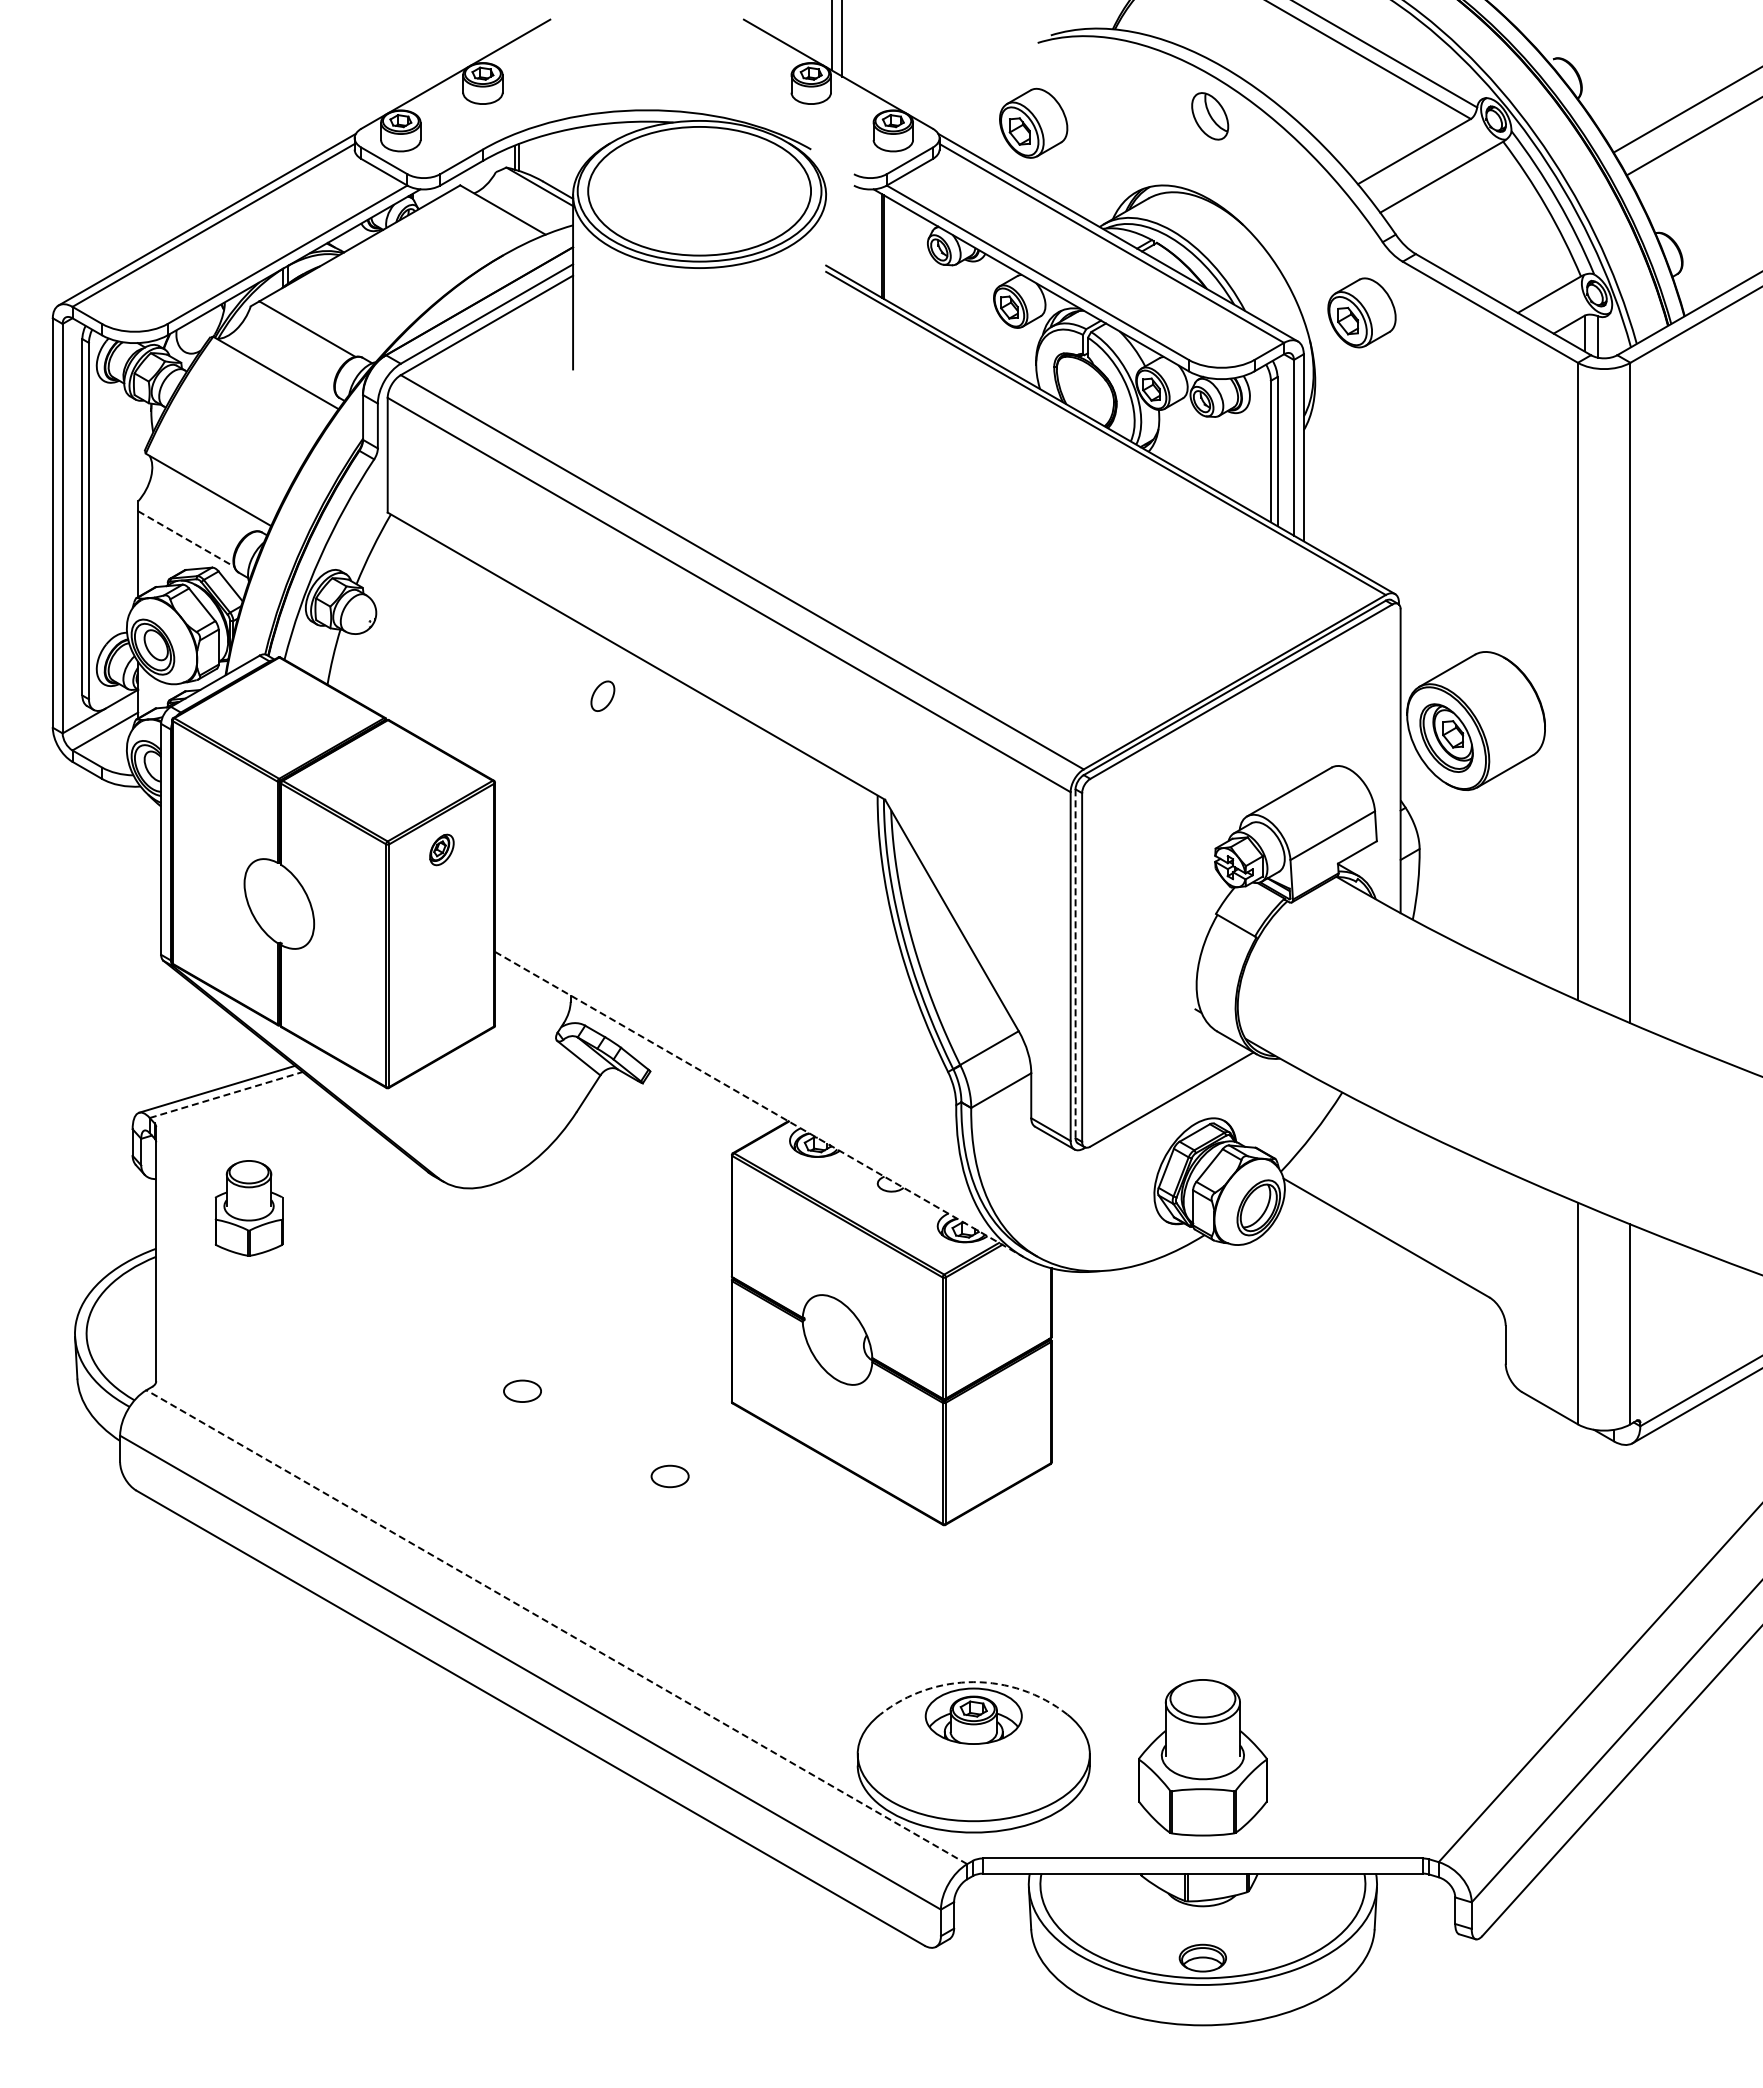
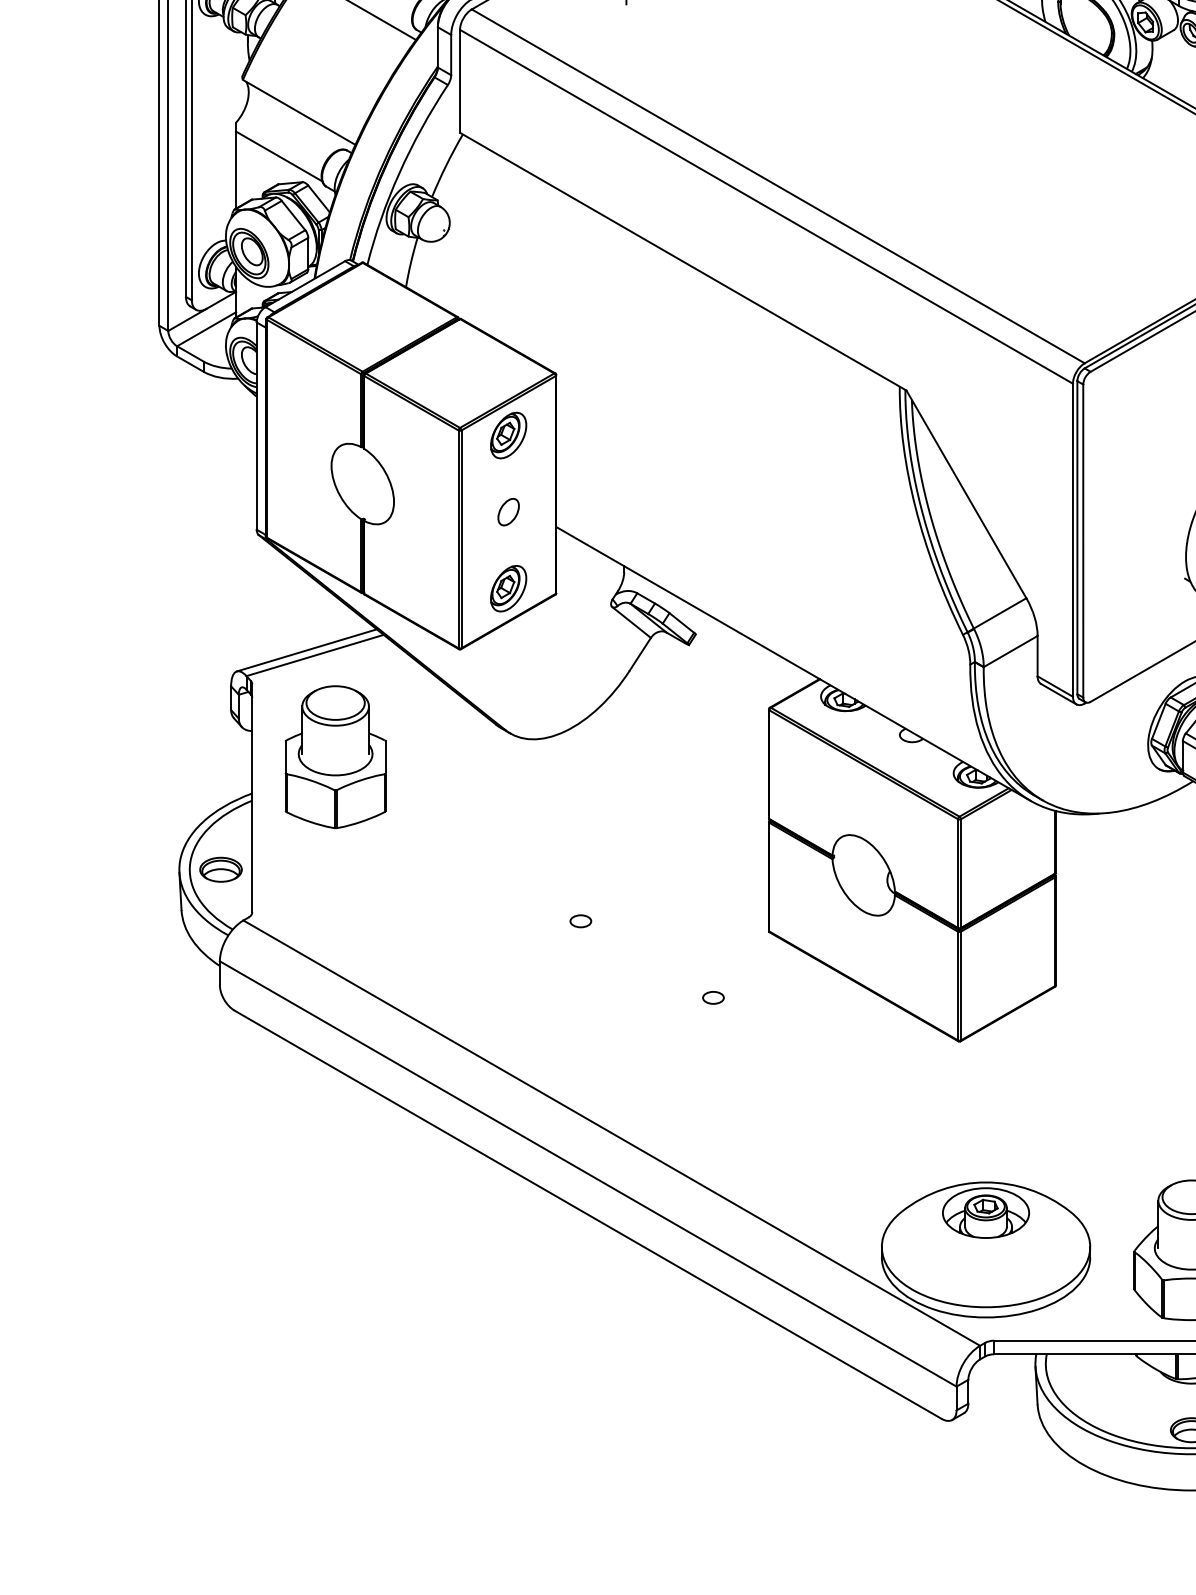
line: (186, 539) -> (279, 156), dashed -> solid
part: (602, 695) -> (508, 511), moved
part: (441, 849) -> (508, 435), size x1.67
line: (1075, 964) -> (1077, 538), dashed -> solid
part: (441, 1020) -> (508, 588), added
line: (226, 1095) -> (315, 655), dashed -> solid
line: (759, 1104) -> (793, 664), dashed -> solid
part: (248, 1208) -> (335, 757), size x1.67
part: (121, 1333) -> (221, 869), added
part: (521, 1390) -> (580, 920), size x0.62
part: (669, 1476) -> (712, 997), size x0.62
line: (556, 1627) -> (611, 1133), dashed -> solid
arc: (973, 1682) -> (985, 1182), dashed -> solid

